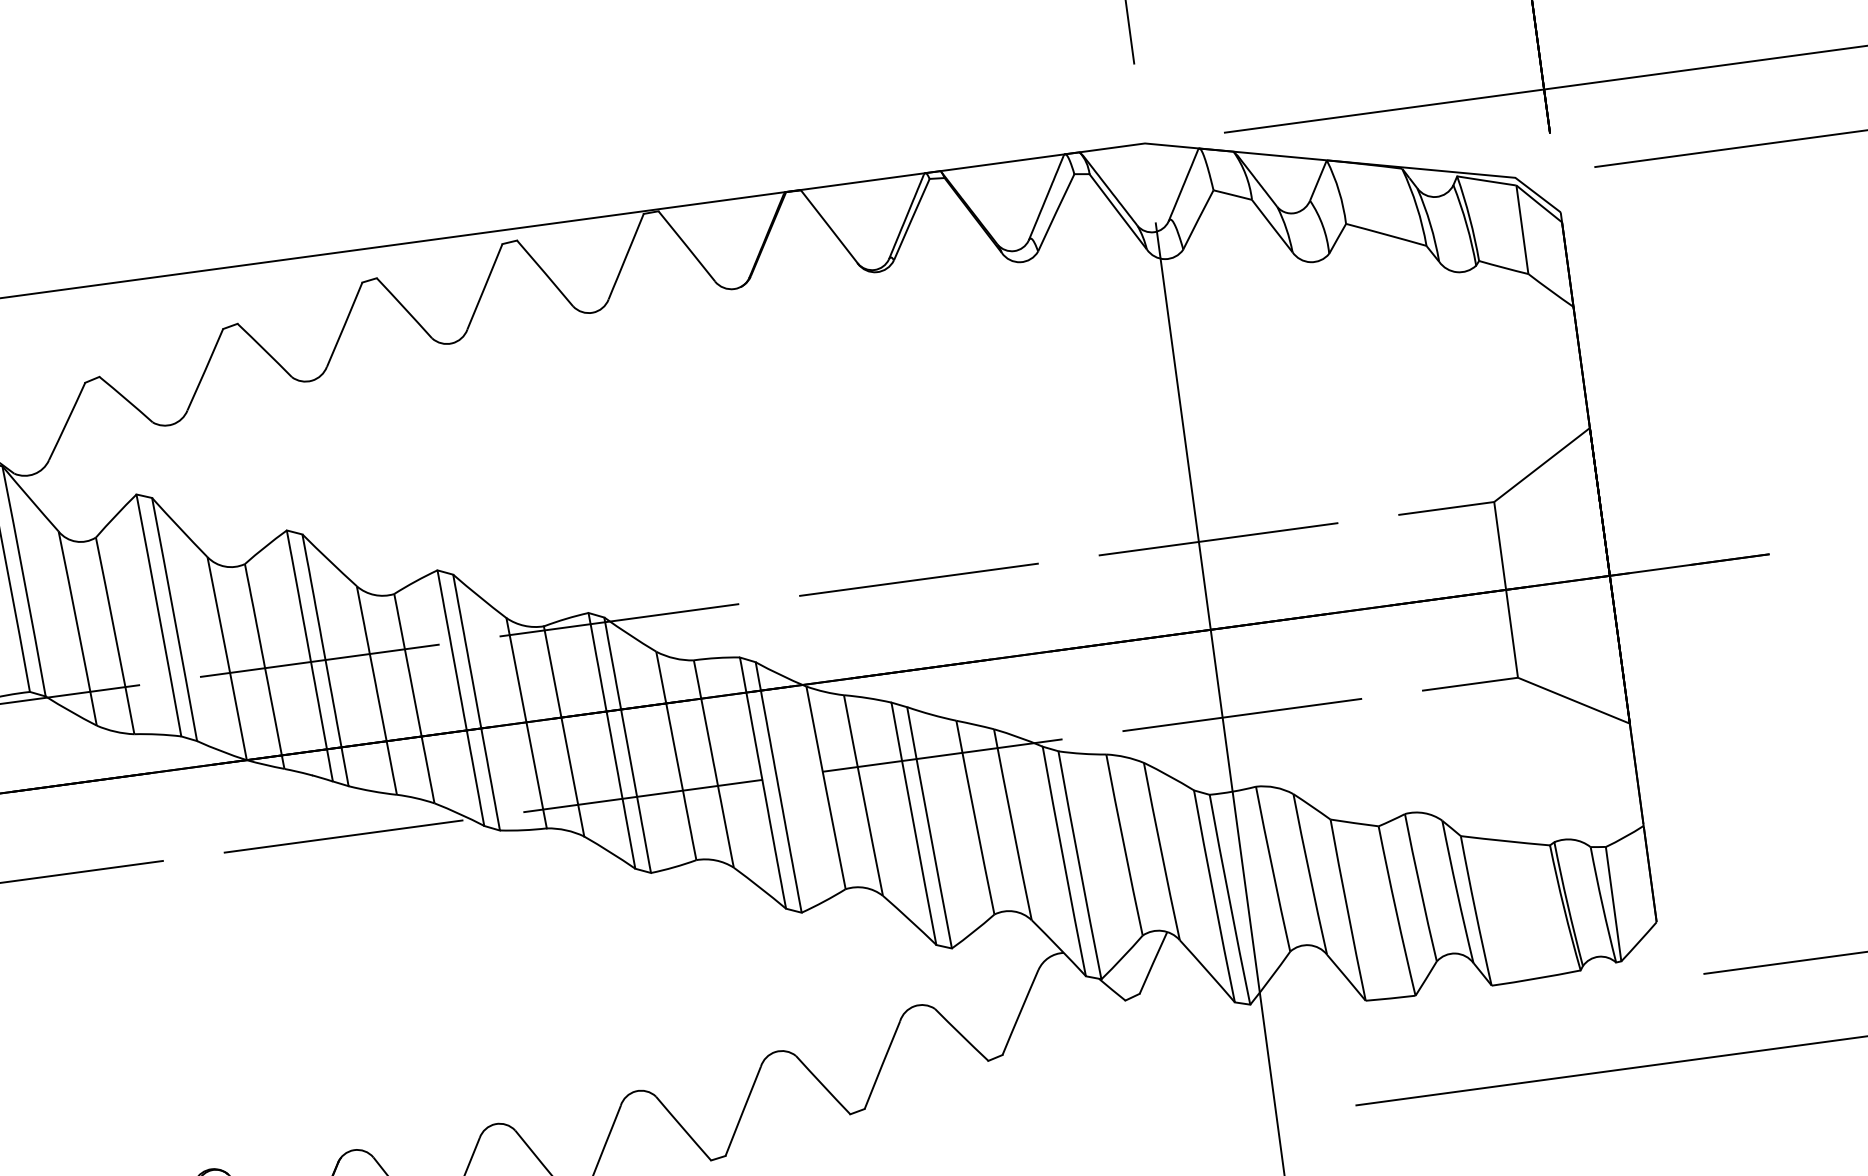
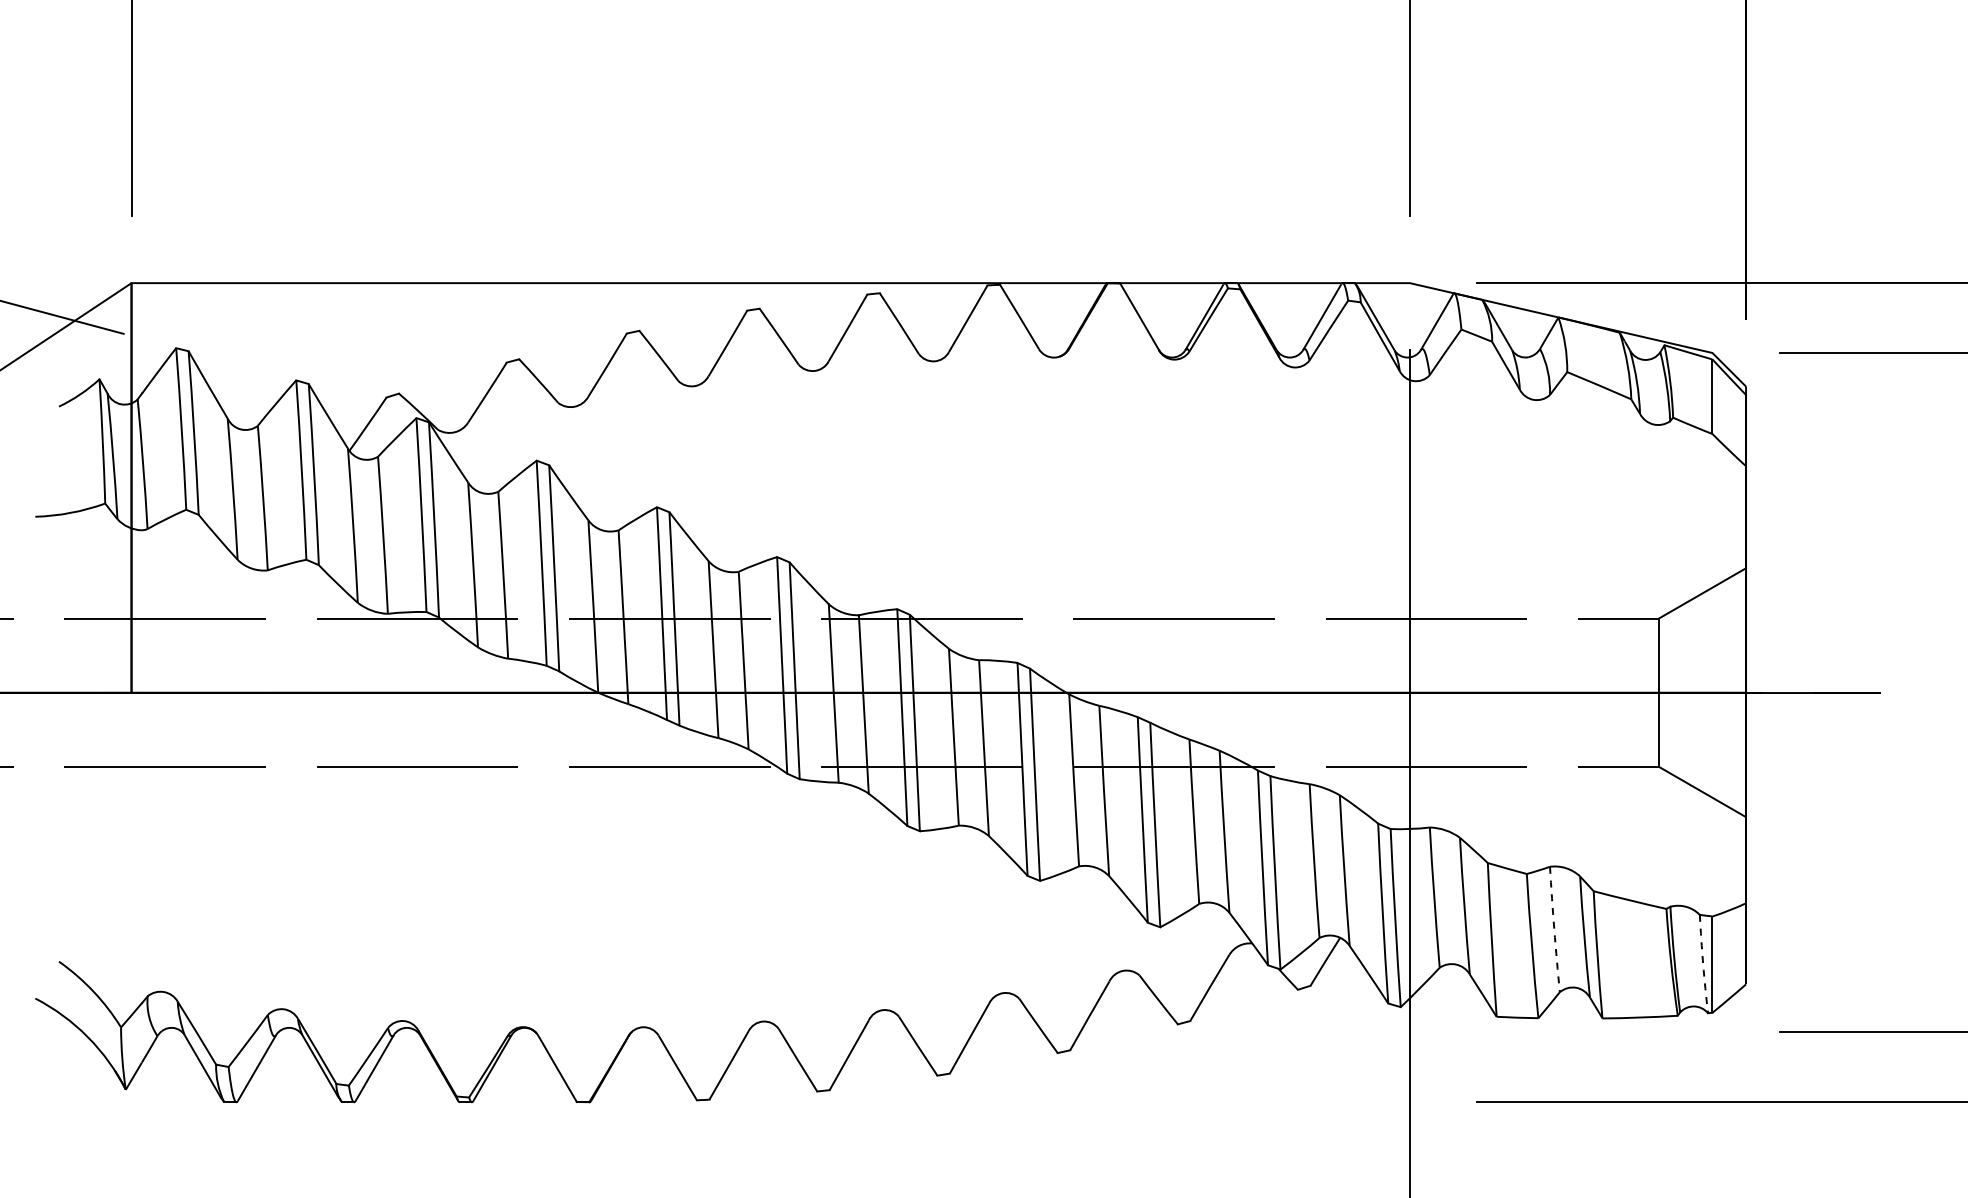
arc: (1420, 887) -> (1554, 929), solid -> dashed
arc: (1602, 905) -> (1703, 964), solid -> dashed

